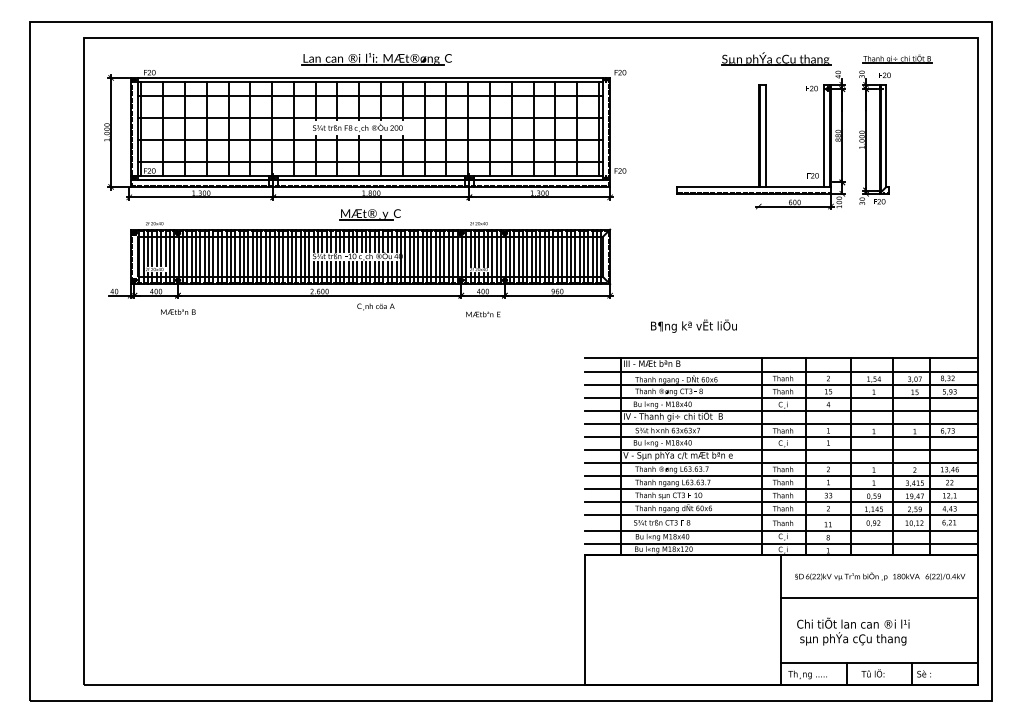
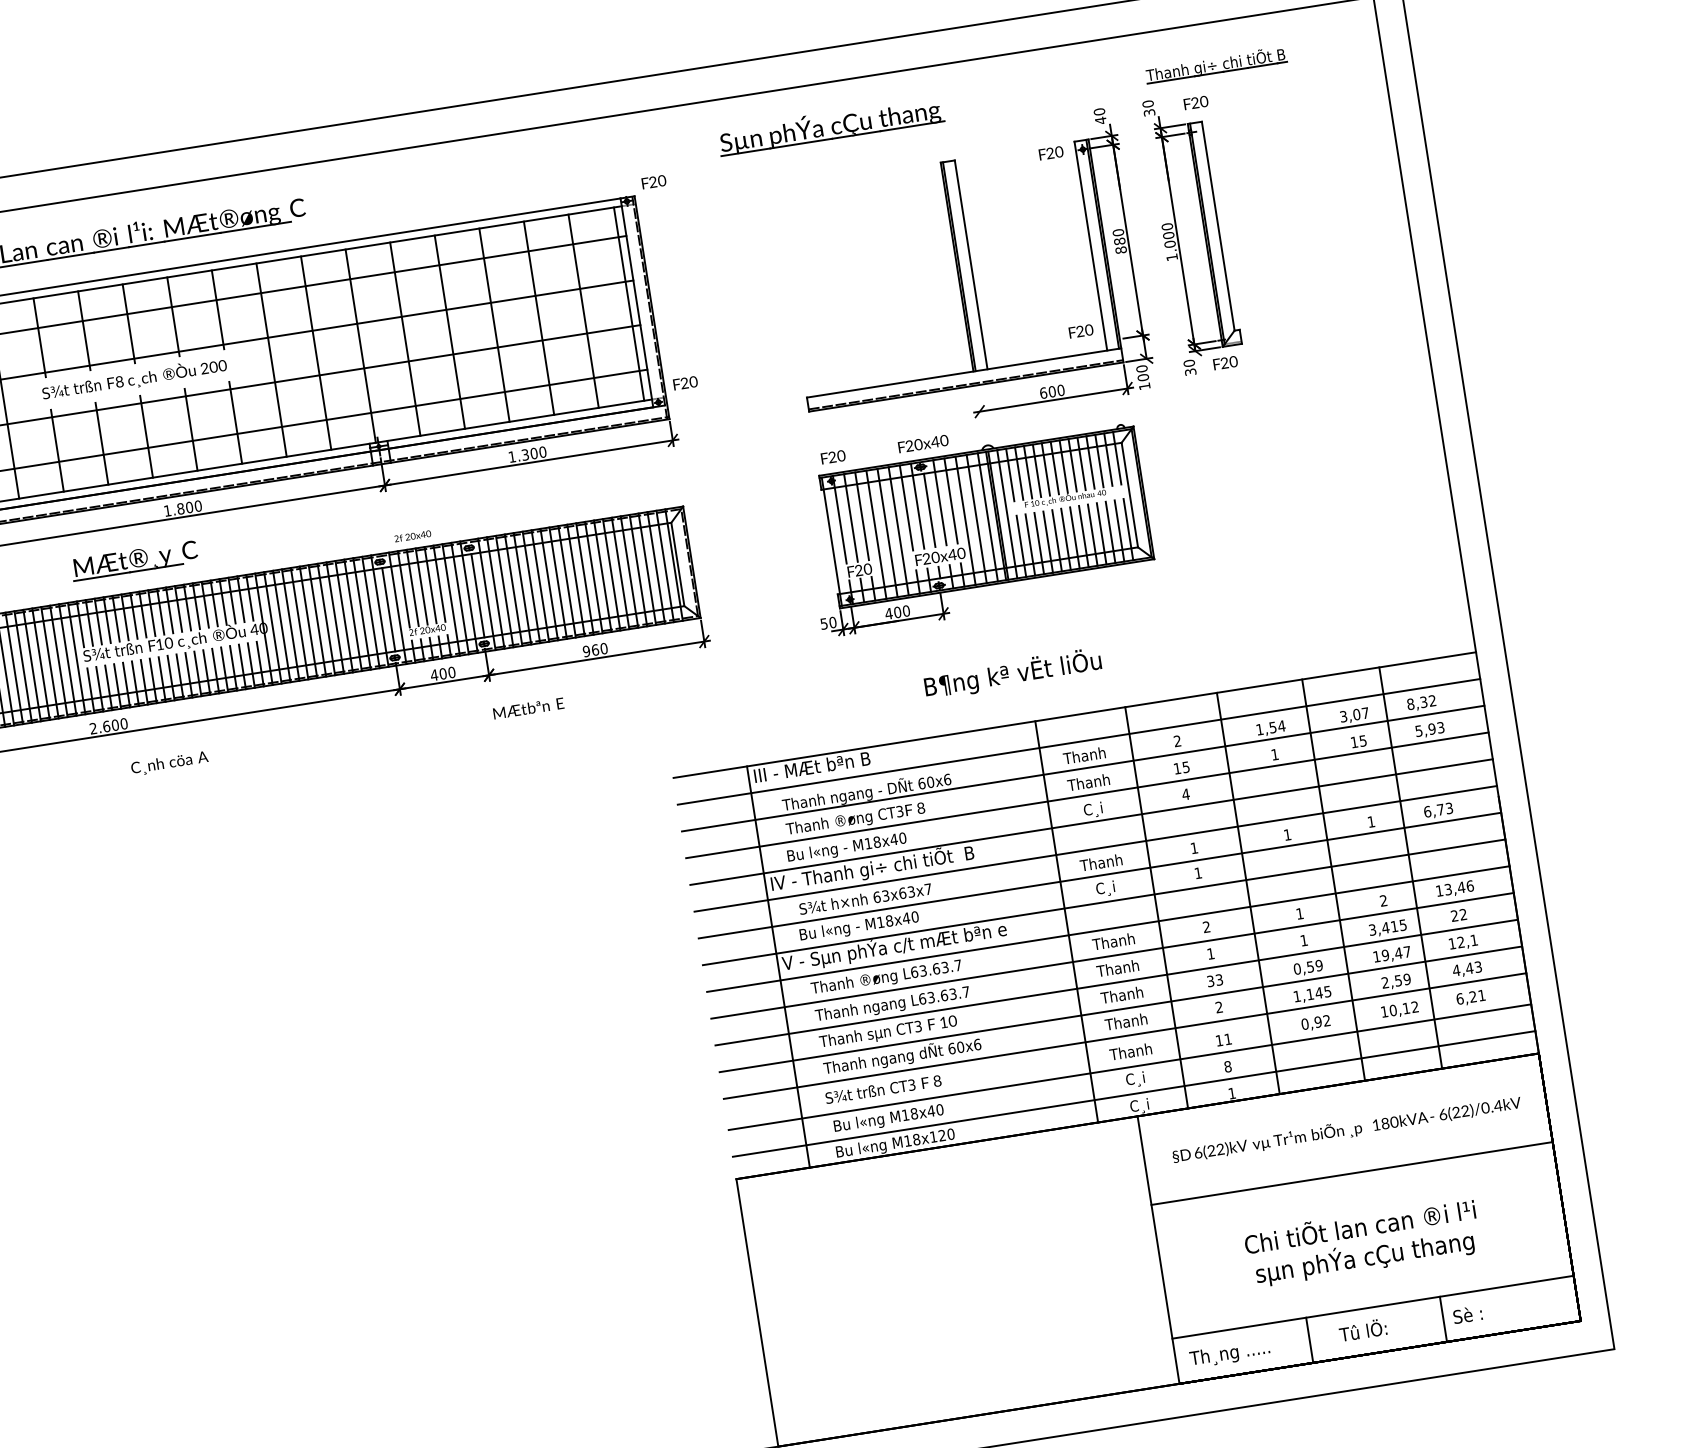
part: (776, 58) -> (831, 124), moved
part: (369, 214) -> (132, 560), moved
part: (749, 258) -> (977, 520), added
text: (375, 306) -> (168, 762), moved
text: (483, 314) -> (529, 708), moved
text: (693, 325) -> (1011, 672), moved
text: (853, 631) -> (1362, 1242), moved

